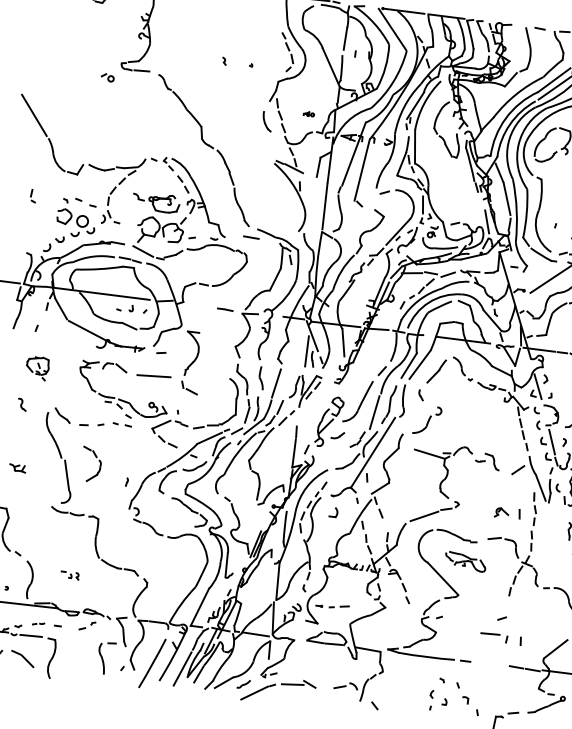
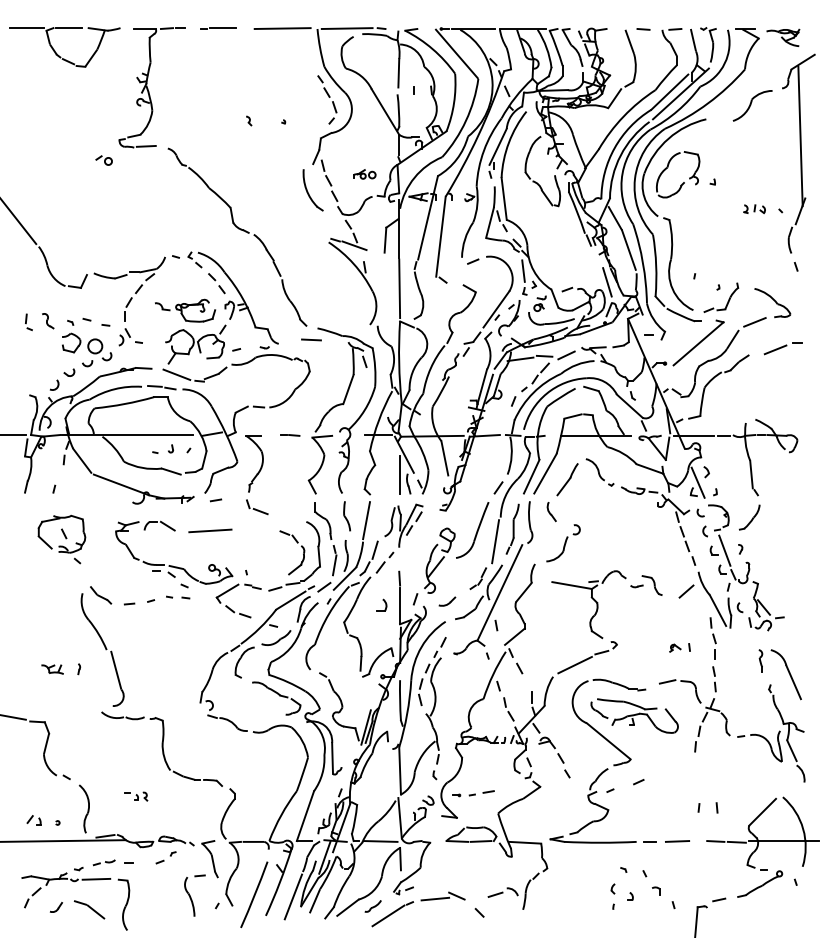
part: (308, 114) -> (364, 174), size x1.67
part: (266, 121) -> (312, 190), size x1.67
part: (192, 363) -> (256, 475), moved
part: (37, 368) -> (61, 539), size x1.67
part: (421, 395) -> (551, 512), size x1.43
part: (22, 405) -> (48, 321), moved
part: (337, 435) -> (447, 601), moved
part: (96, 457) -> (297, 543), moved
part: (127, 482) -> (79, 669), moved
part: (333, 511) -> (381, 604), moved
part: (507, 512) -> (679, 647), size x0.62
part: (465, 561) -> (634, 715), size x1.67
line: (501, 618) -> (638, 782), moved
part: (38, 623) -> (103, 862), size x1.43
line: (490, 634) -> (677, 841), moved
line: (374, 705) -> (479, 912), moved

